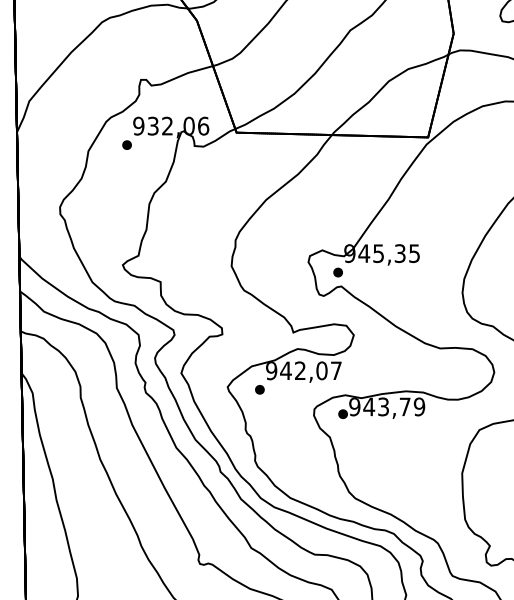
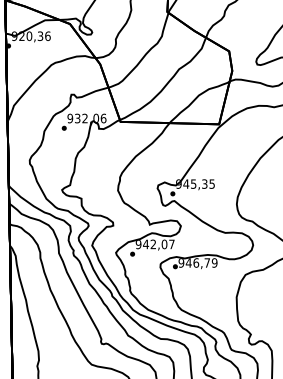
text: (384, 405) -> (196, 262), 943,79 -> 946,79

